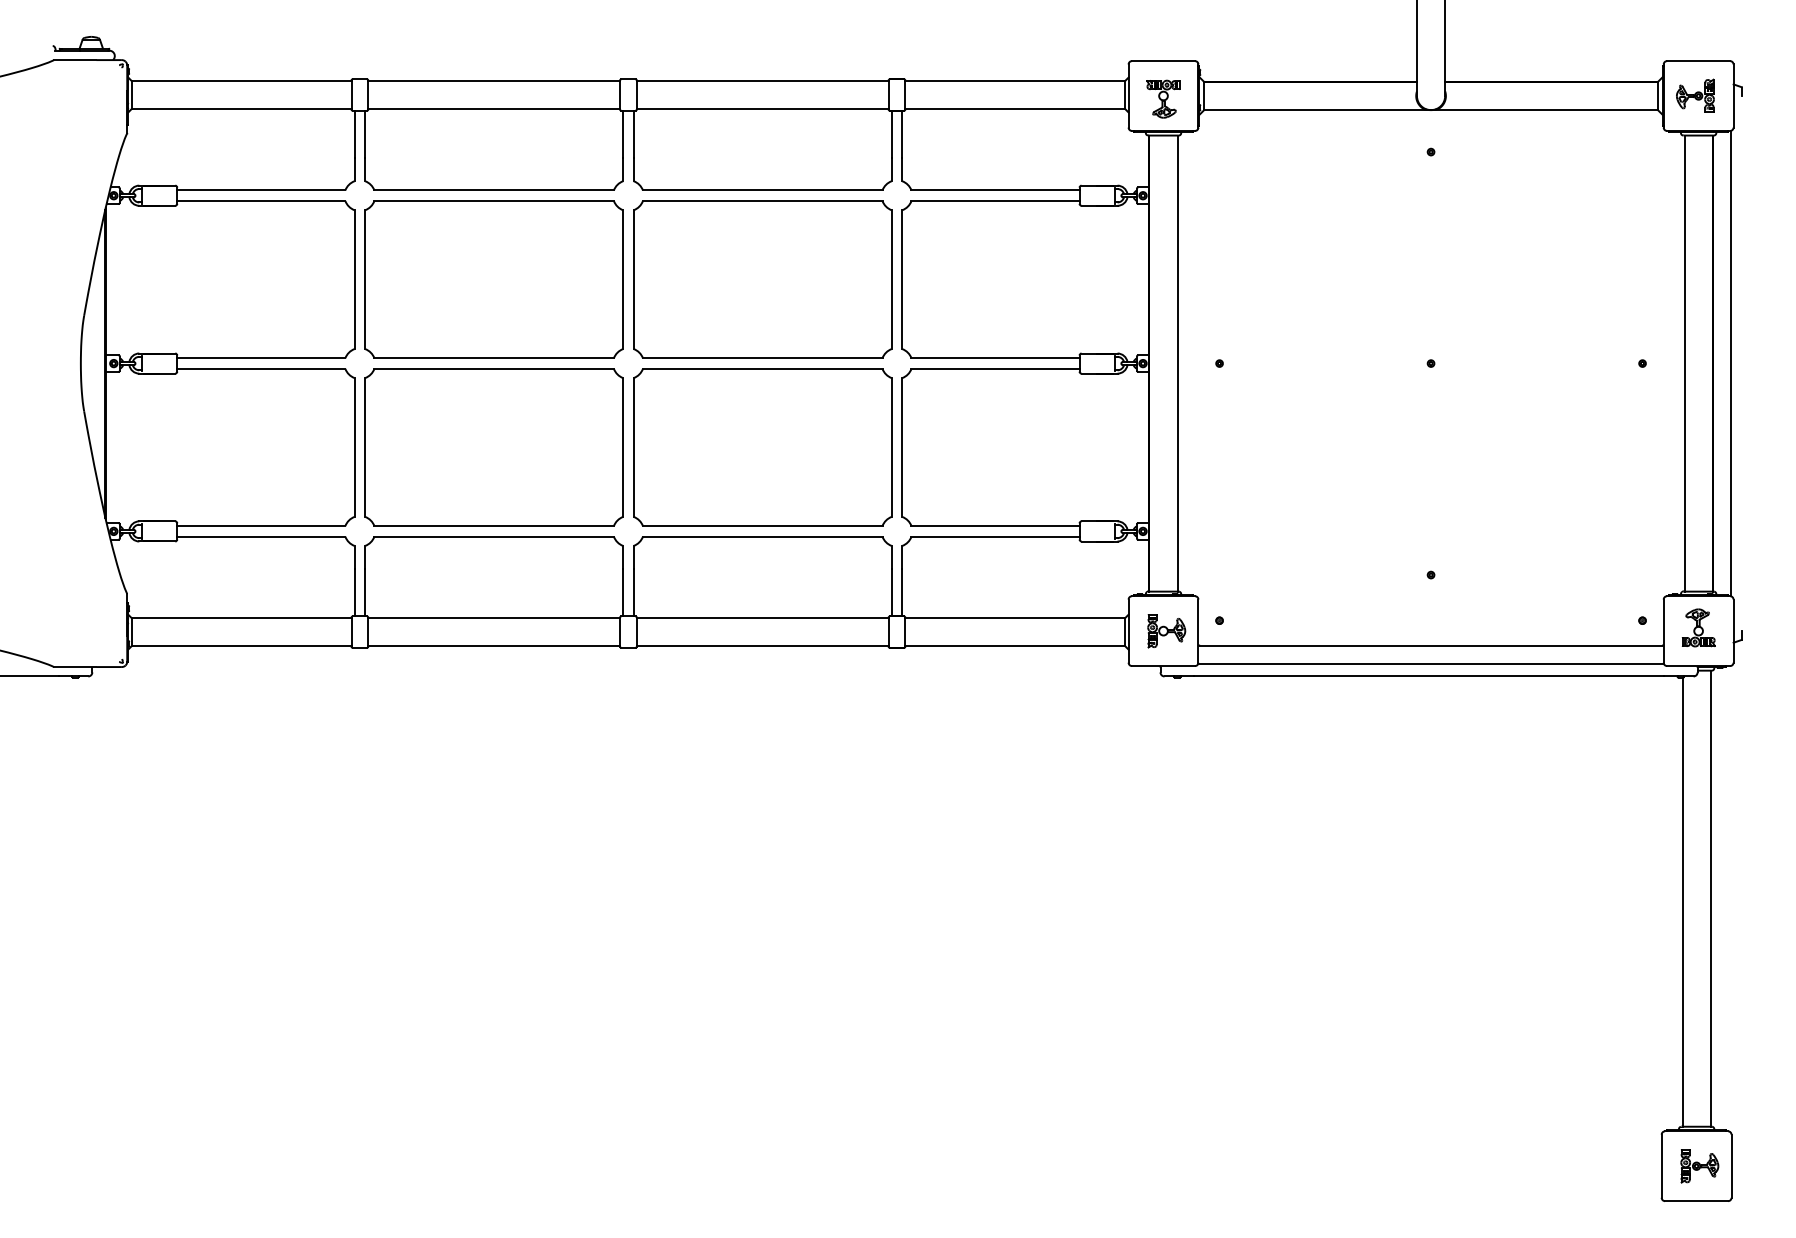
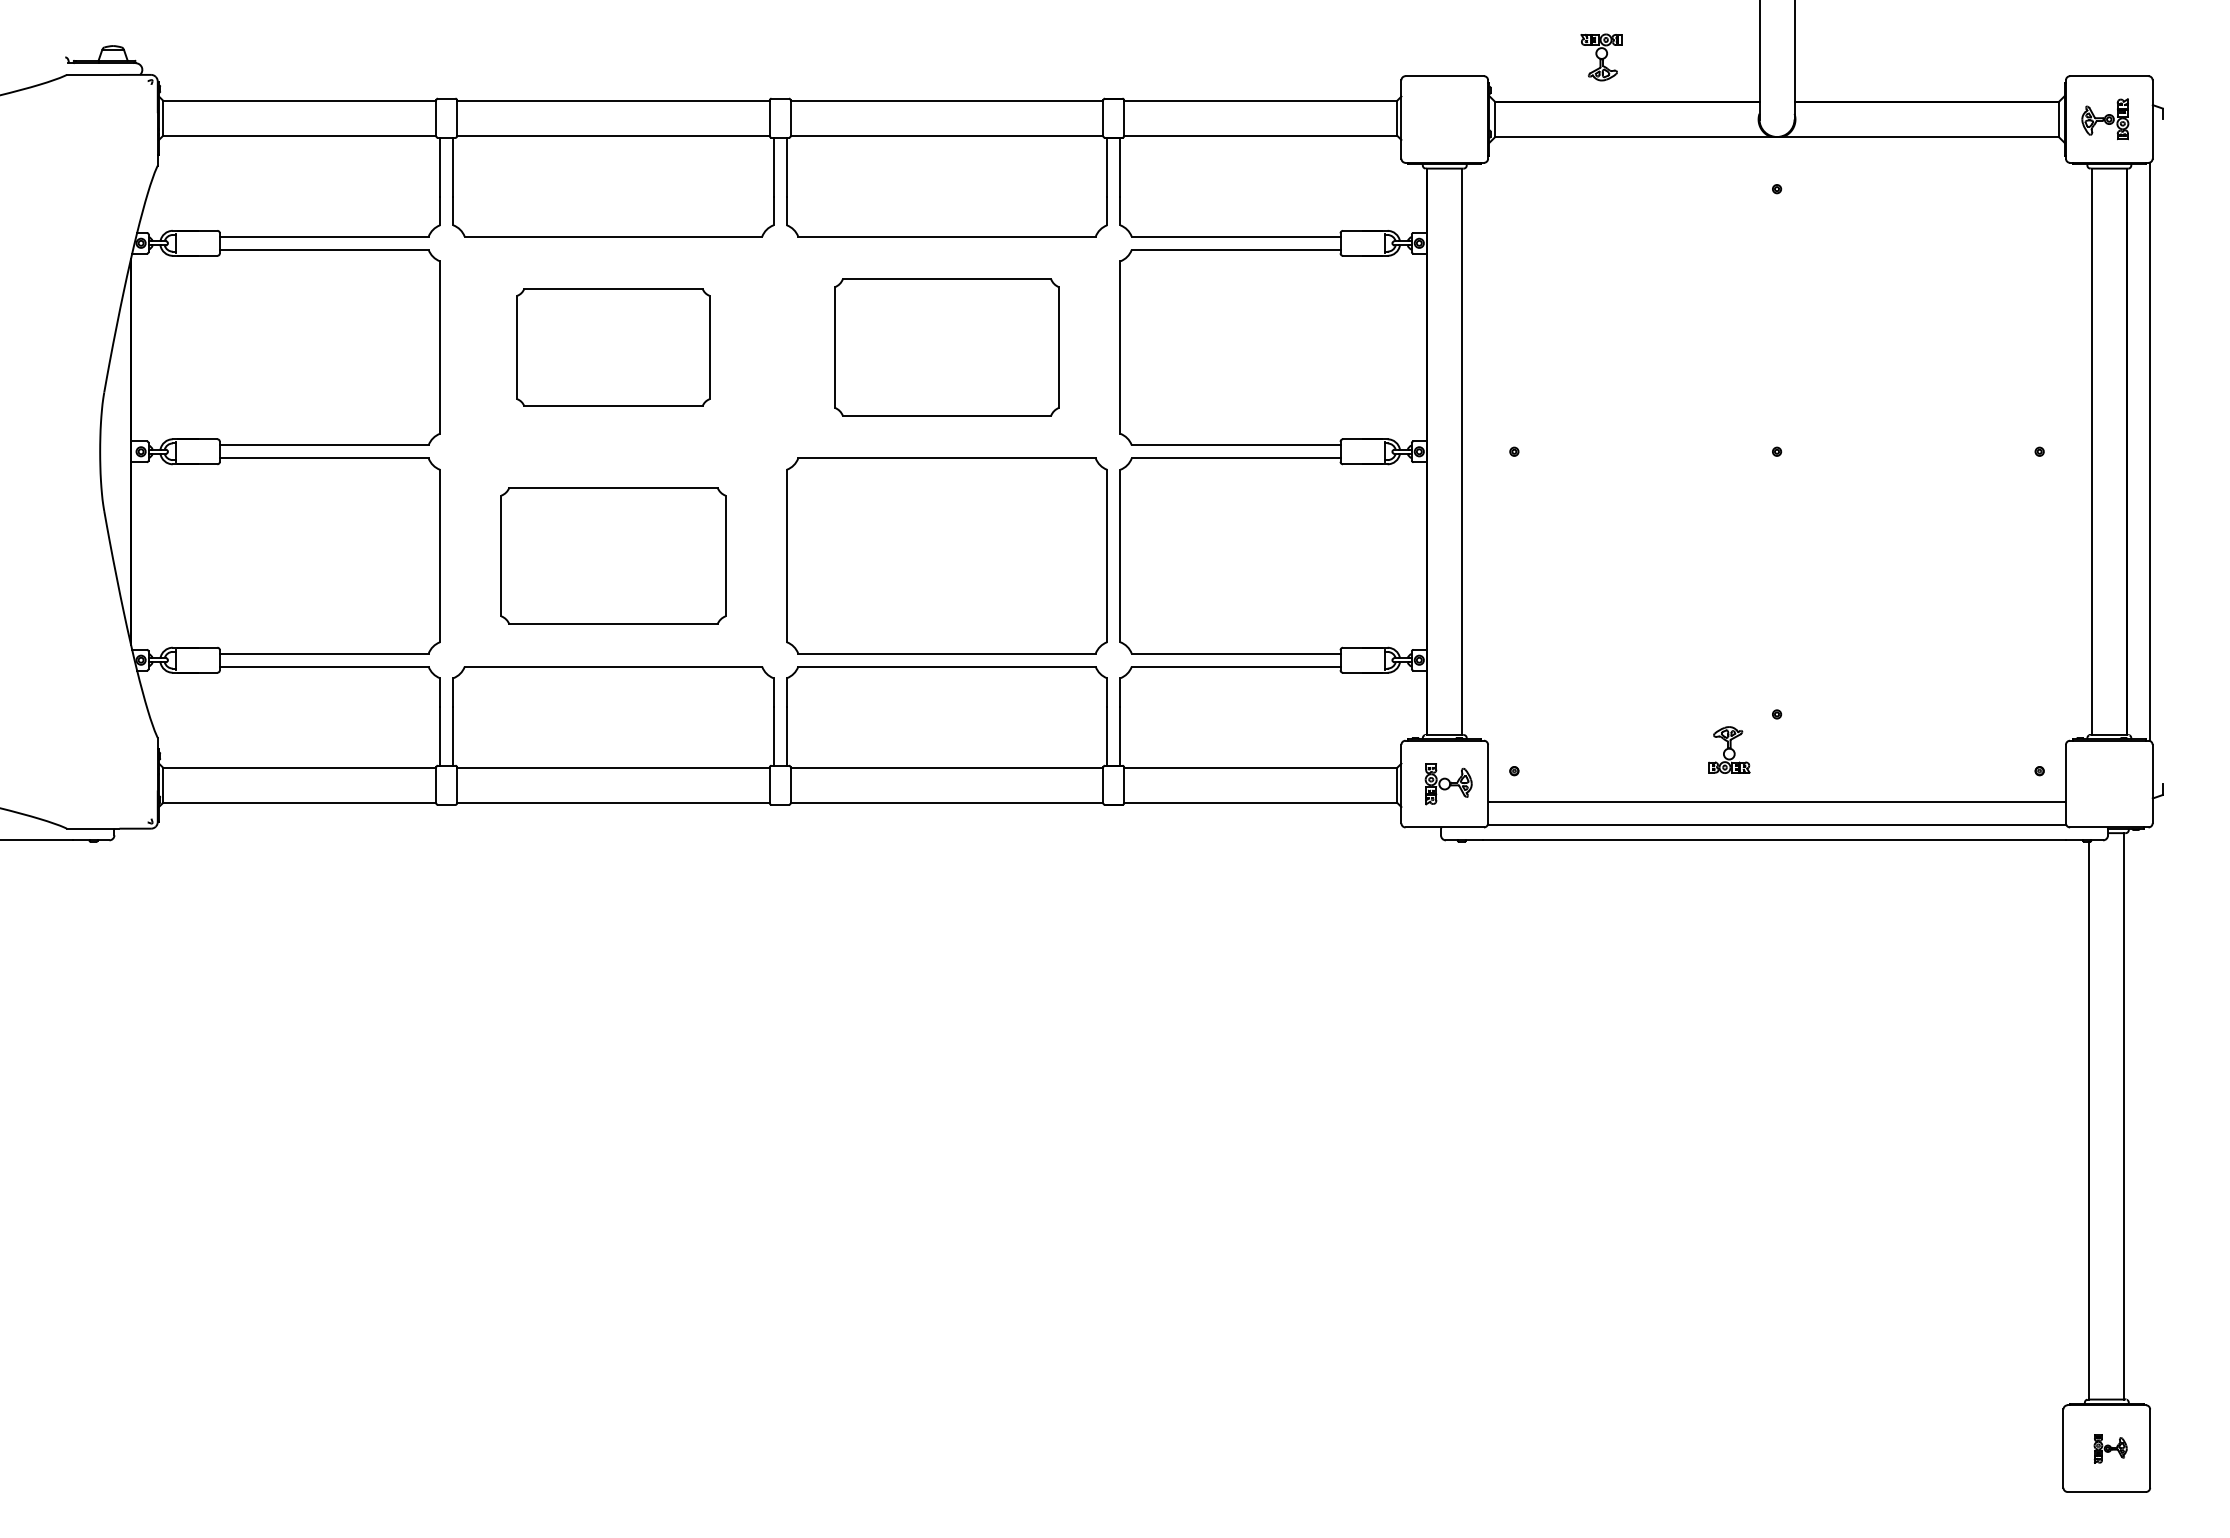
part: (1163, 99) -> (1601, 57), moved
part: (494, 279) -> (613, 347), size x0.6
part: (762, 279) -> (946, 347), size x0.7
part: (494, 447) -> (613, 555), size x0.7
part: (1698, 627) -> (1729, 749), moved
part: (1699, 1166) -> (2110, 1448), size x0.7

